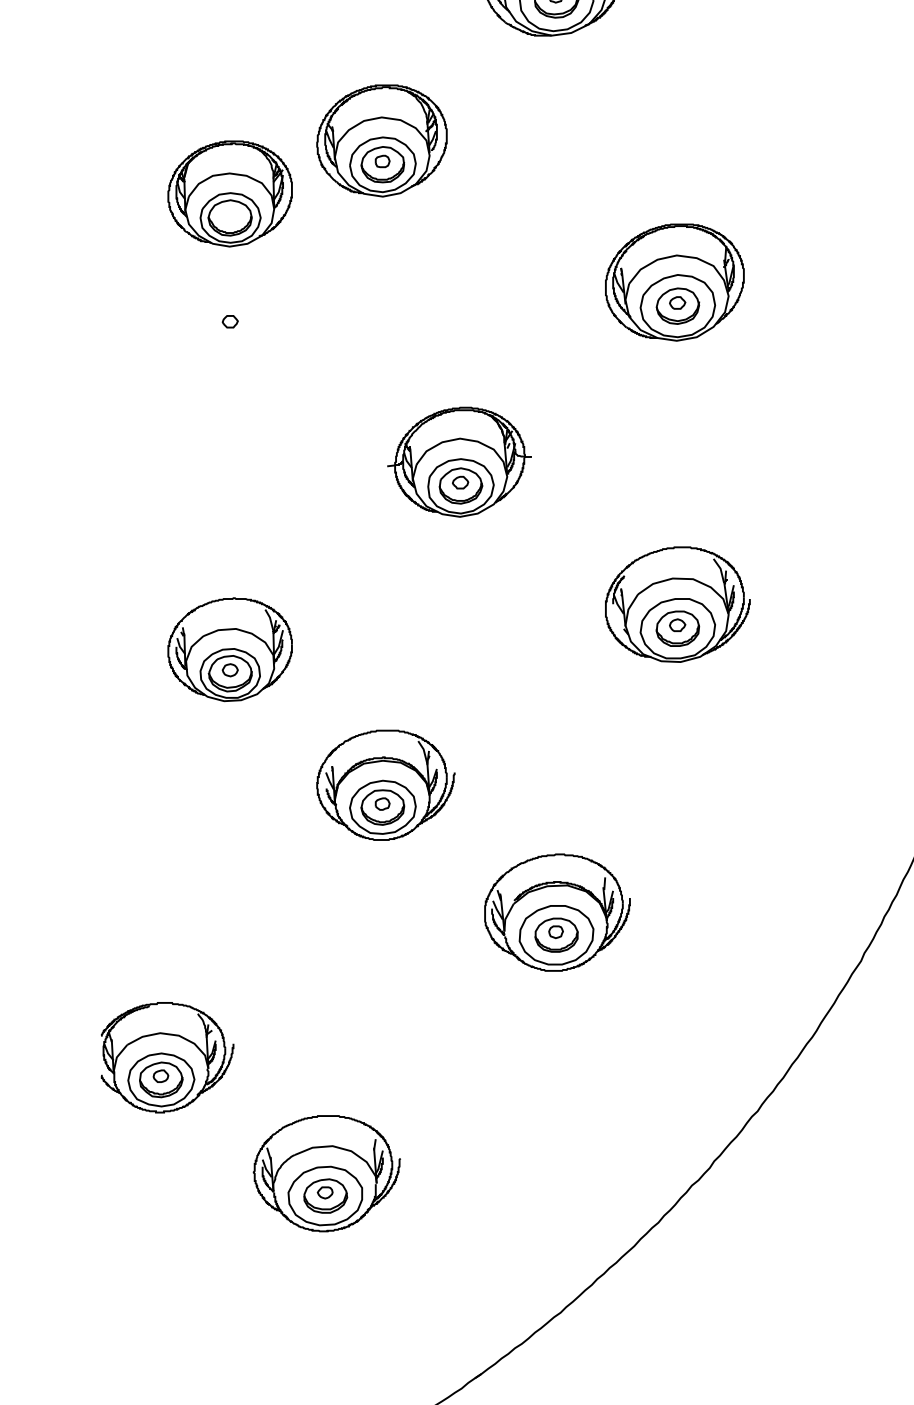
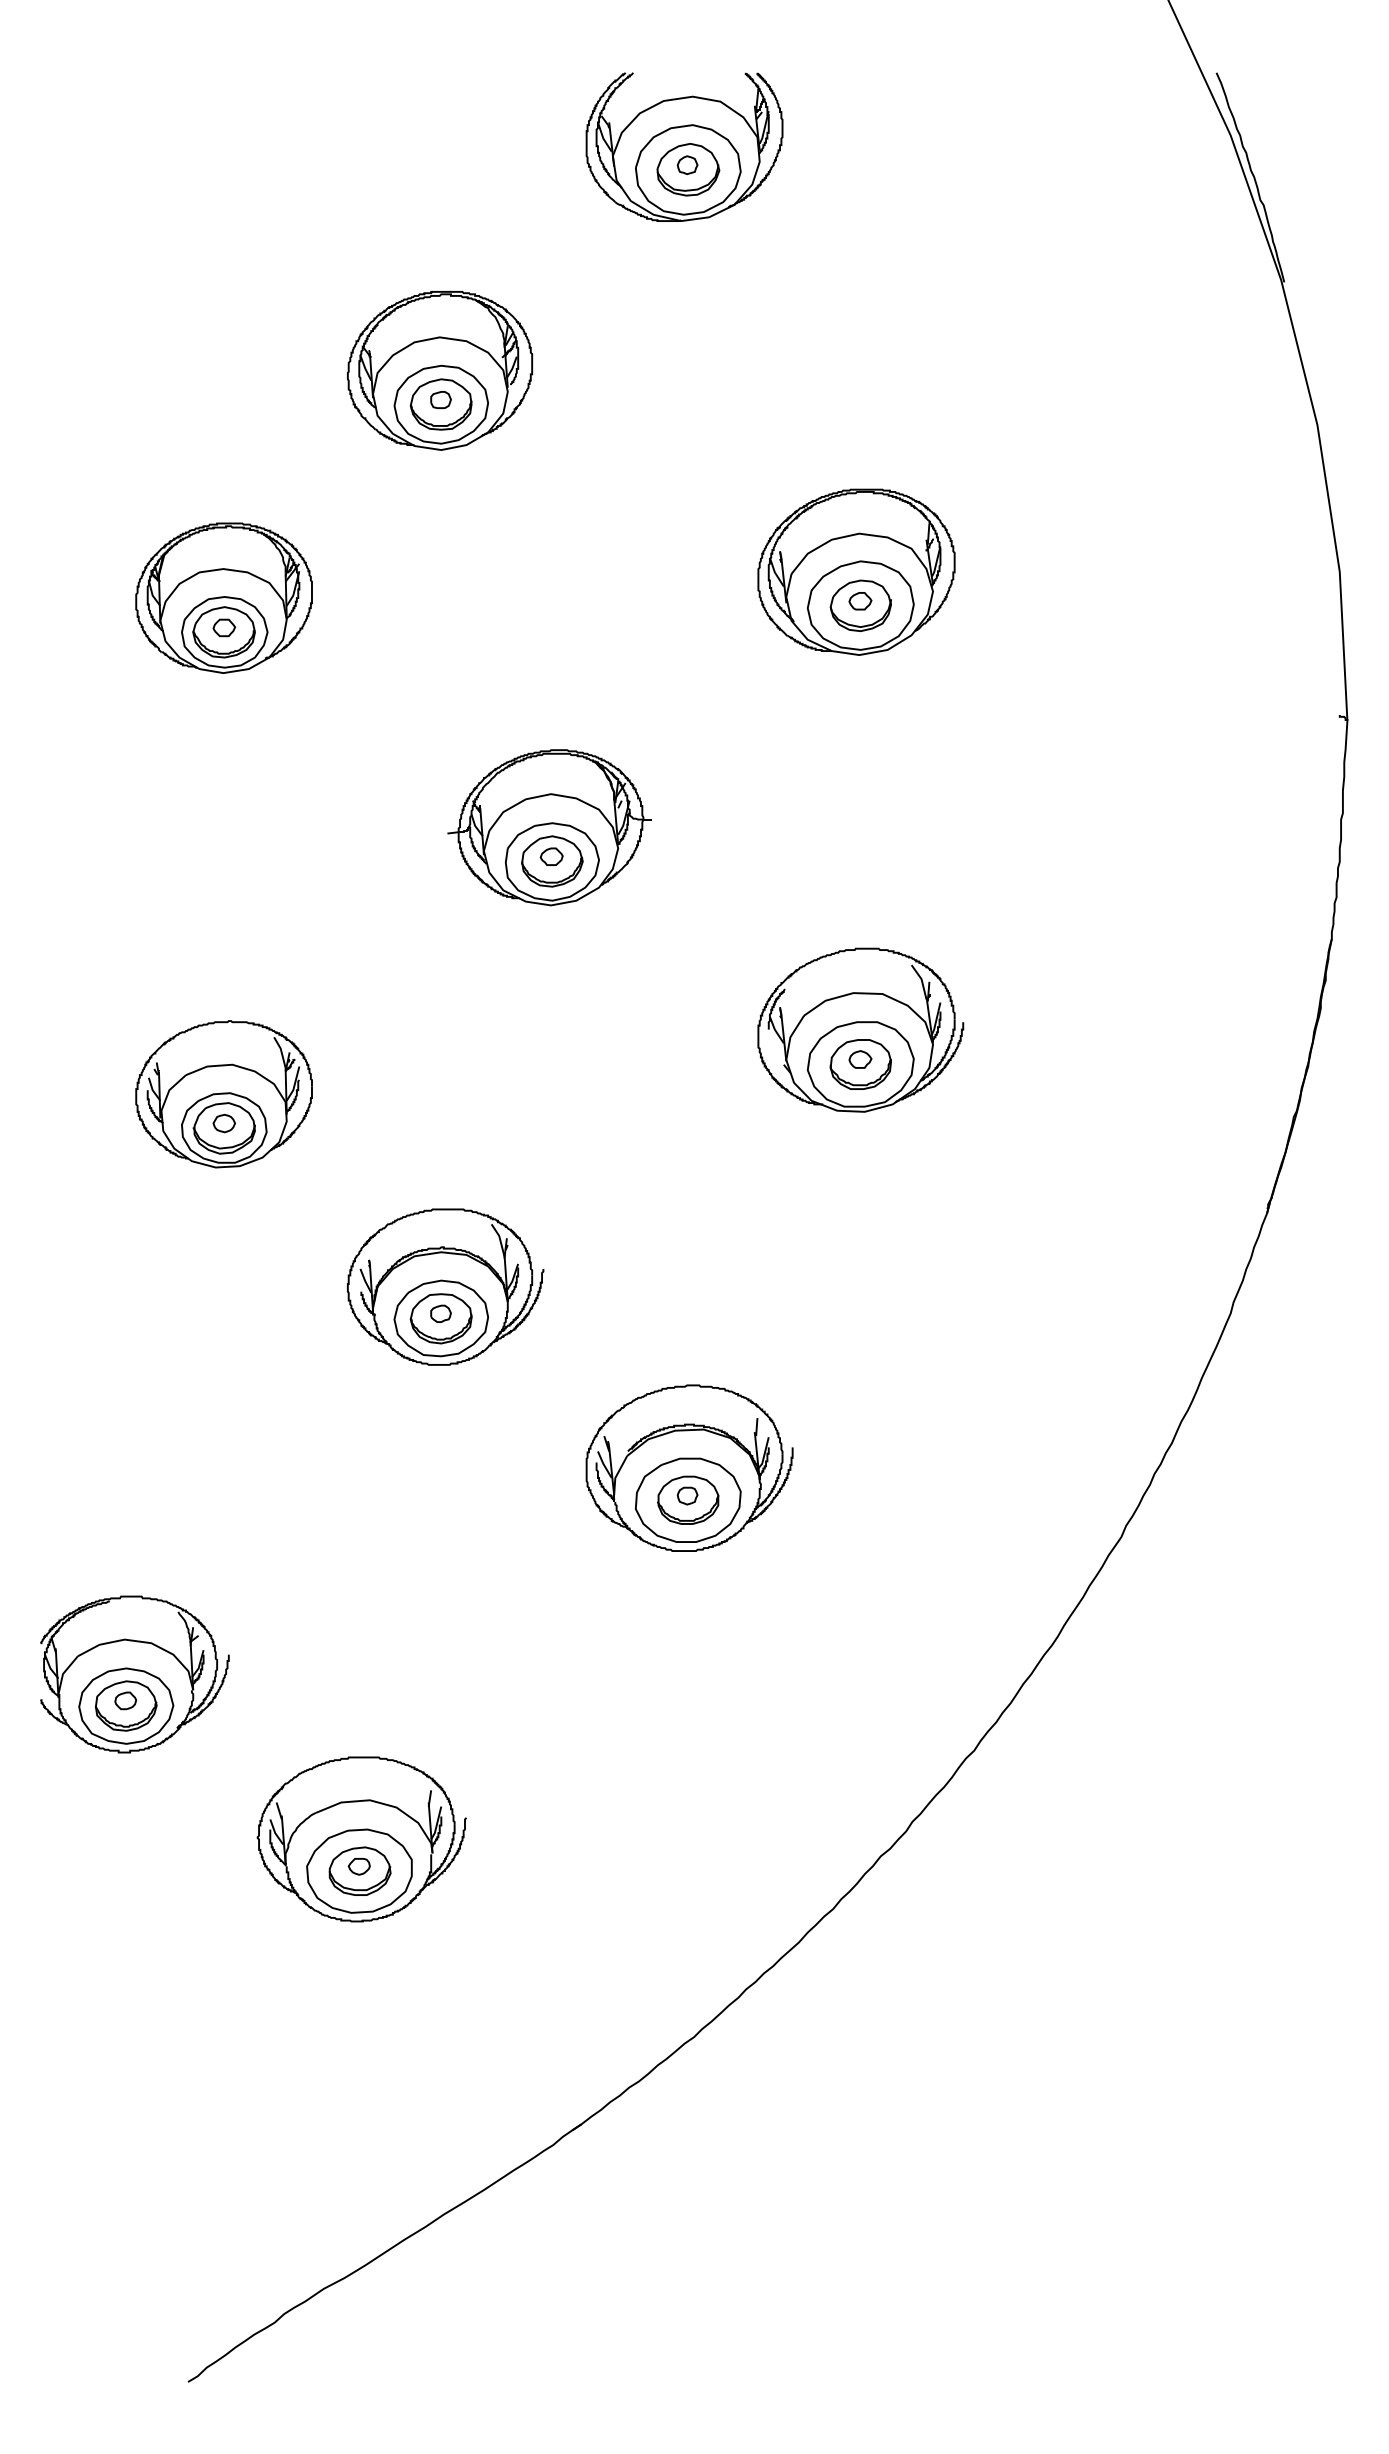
part: (229, 193) -> (223, 597), moved

